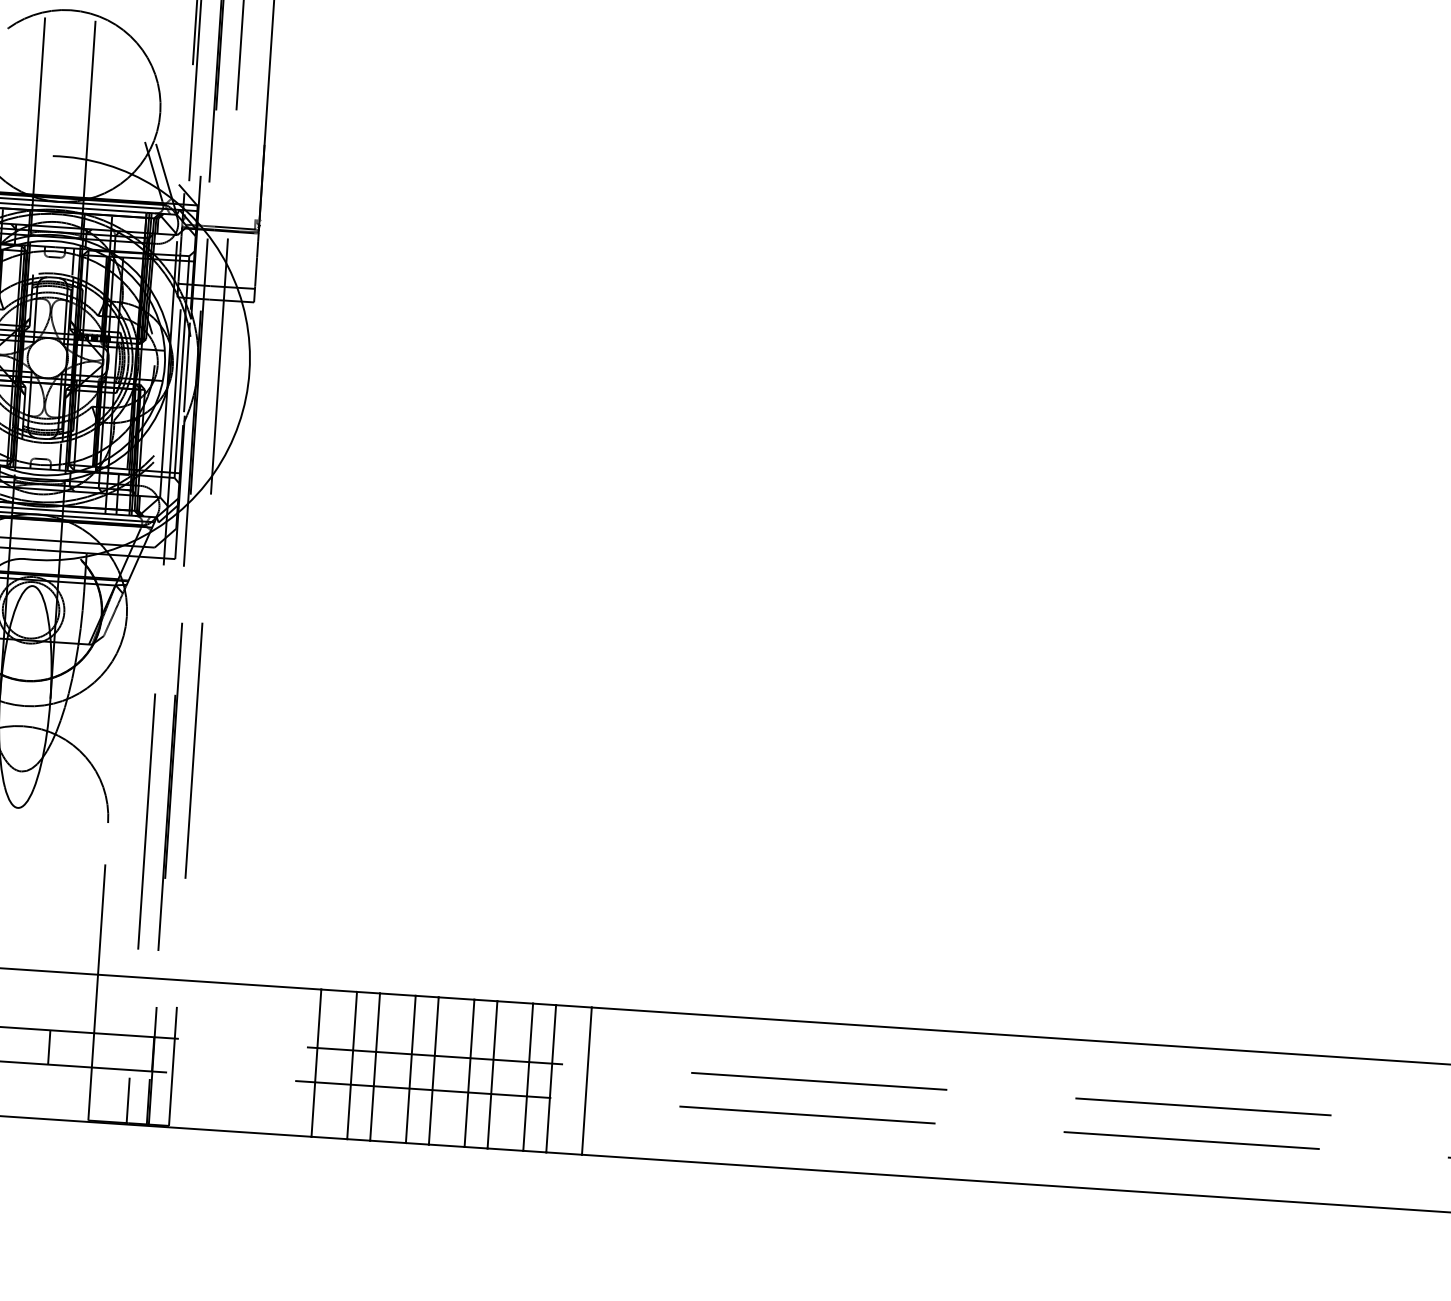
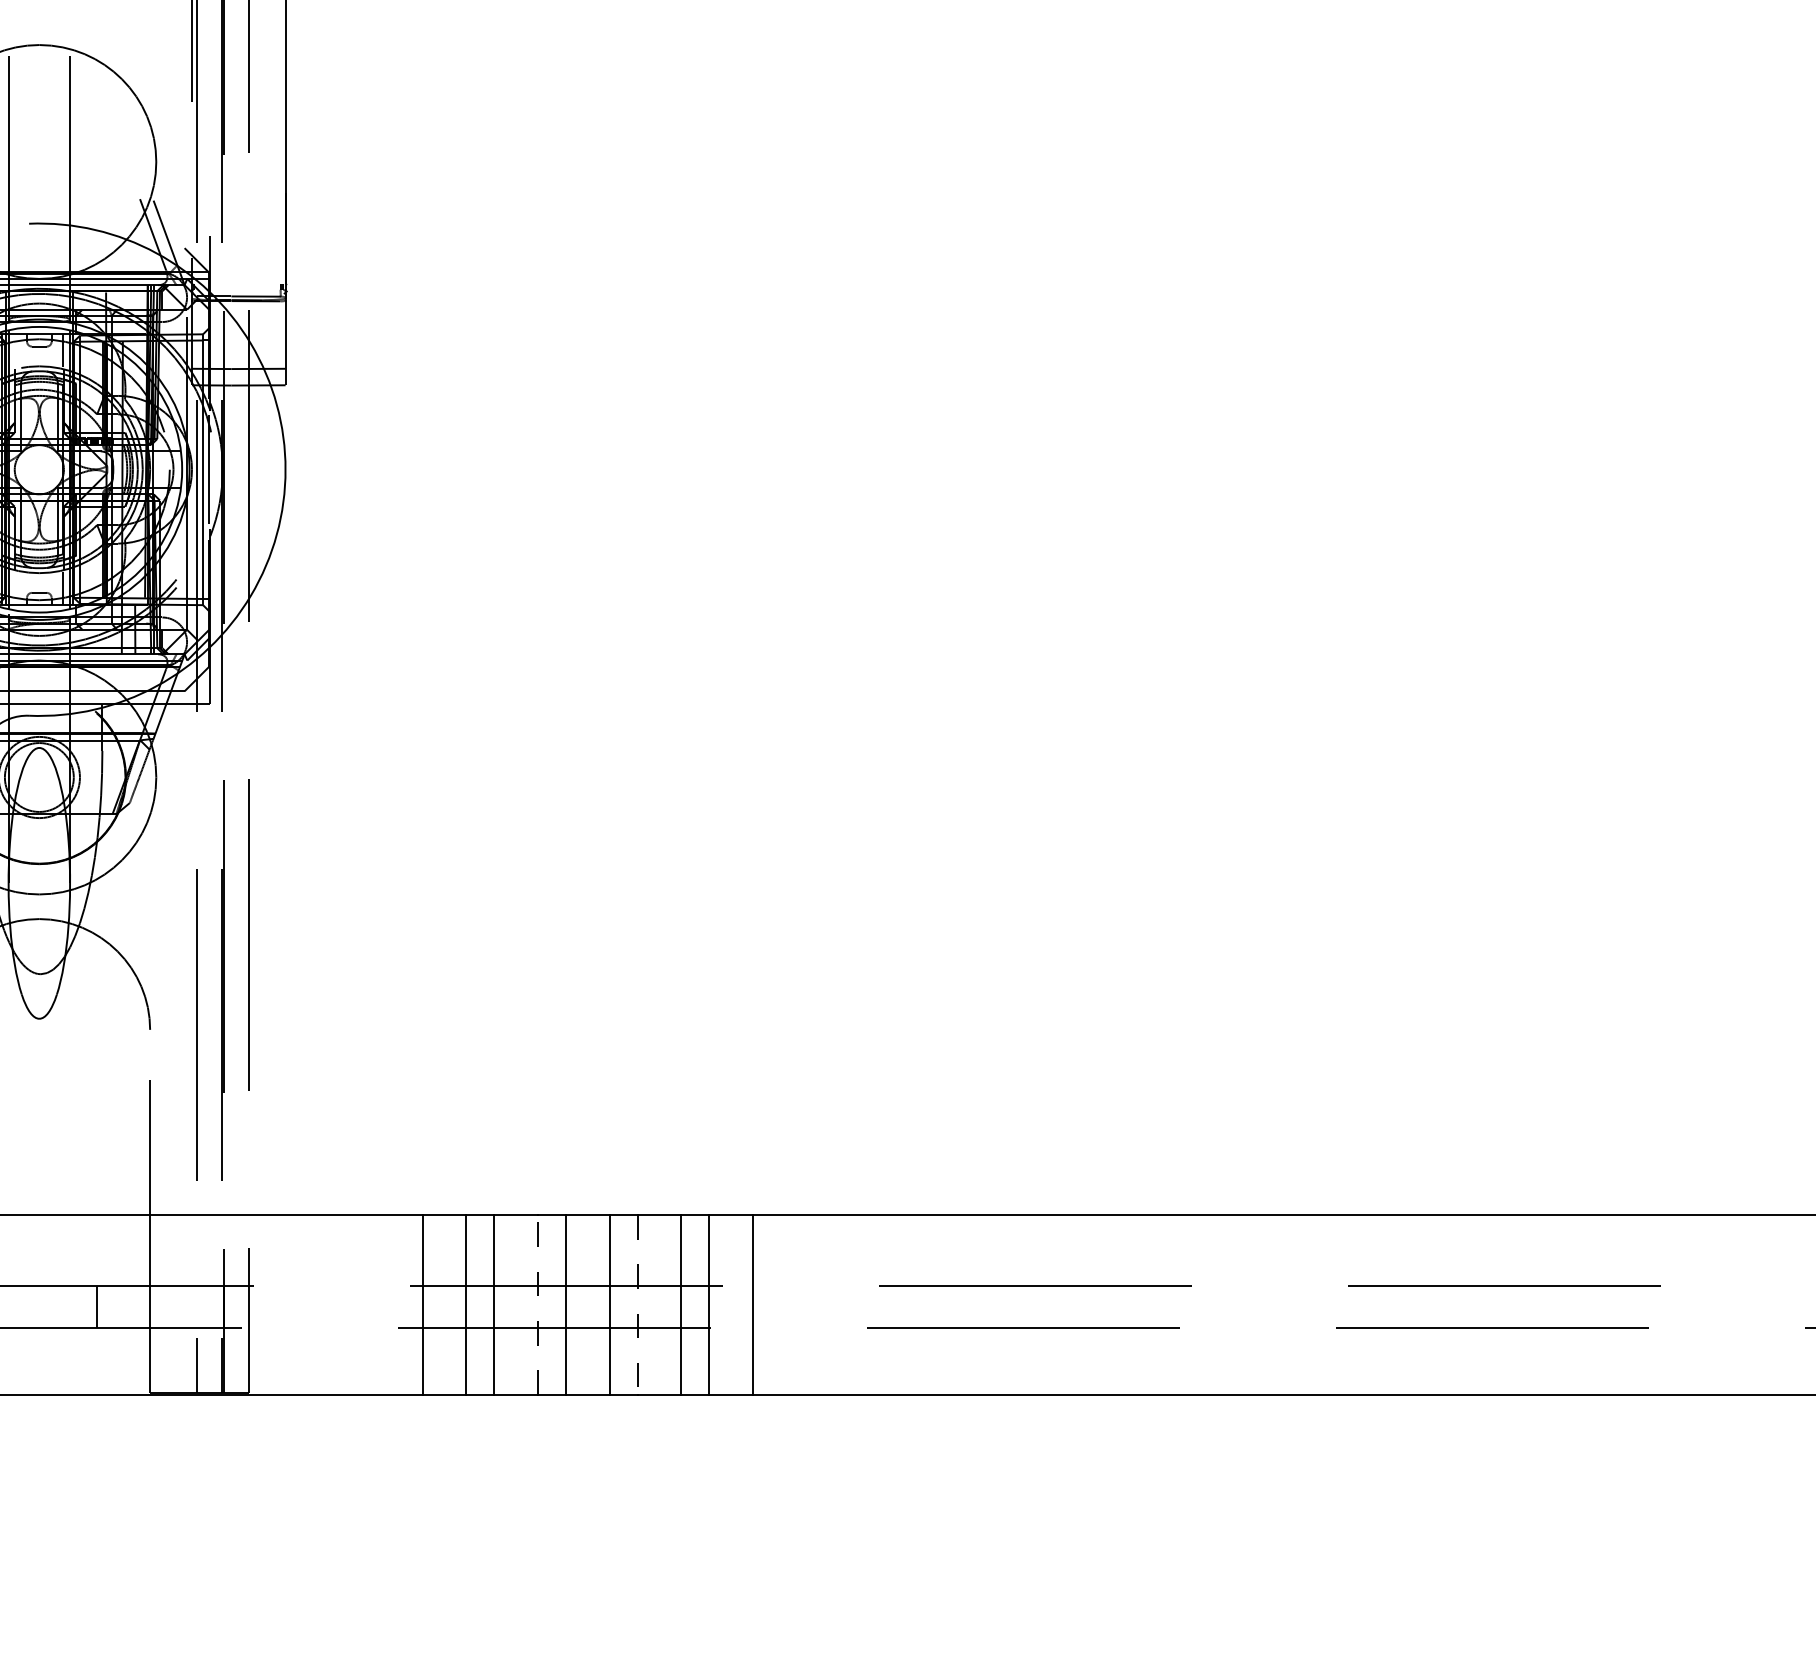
line: (410, 1069) -> (537, 1304), solid -> dashed
line: (492, 1074) -> (637, 1304), solid -> dashed

